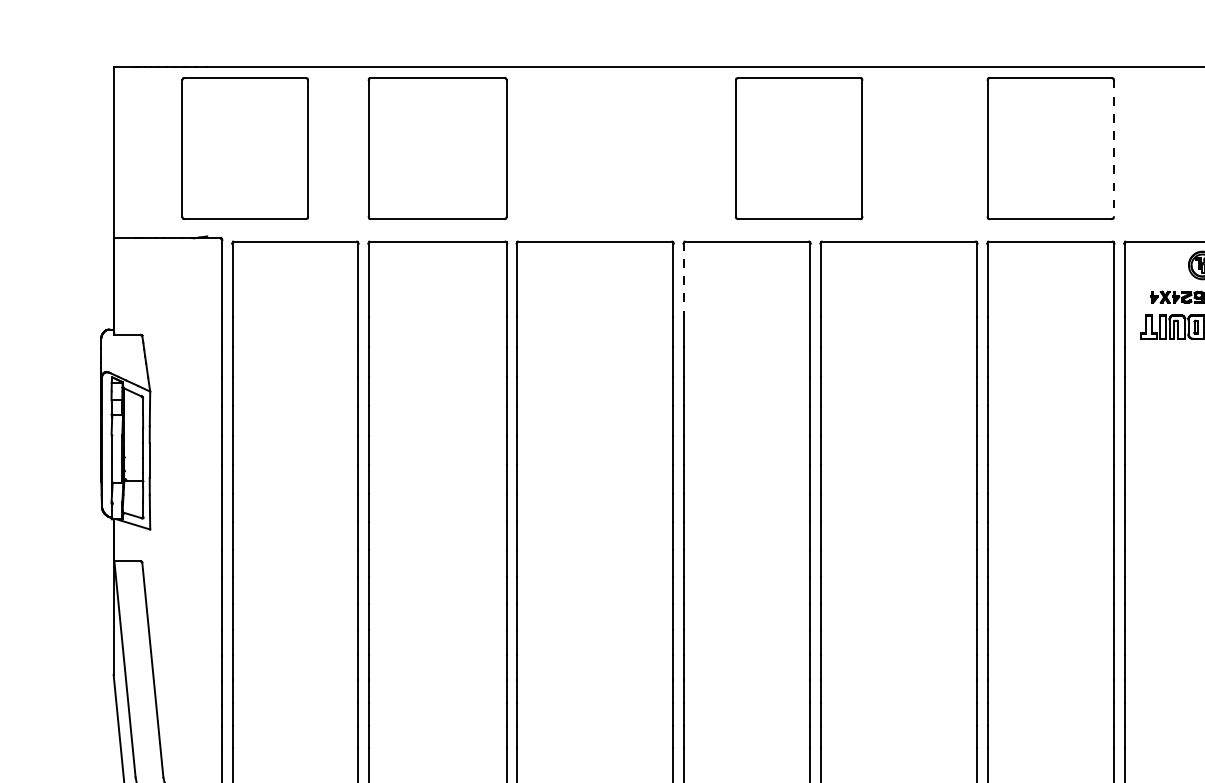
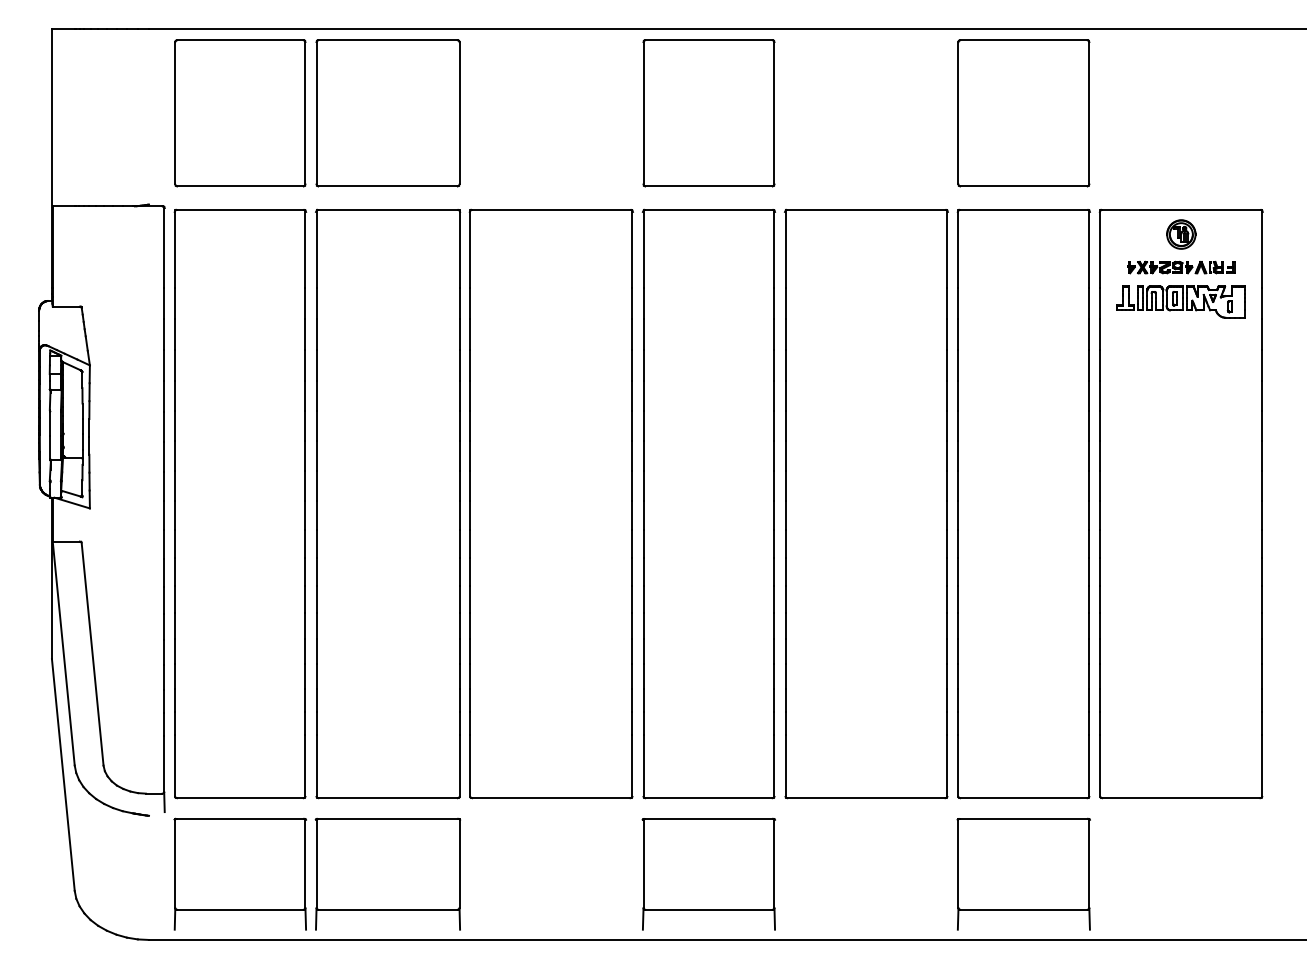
part: (245, 148) -> (240, 113), moved
part: (798, 148) -> (708, 113), moved
line: (1114, 148) -> (1089, 113), dashed -> solid
line: (684, 279) -> (643, 249), dashed -> solid

